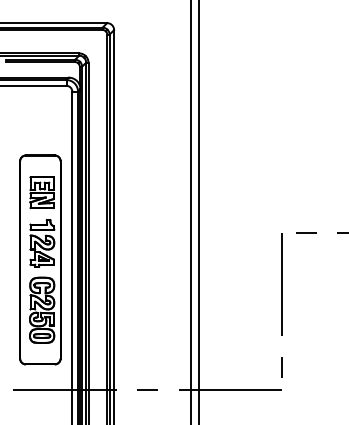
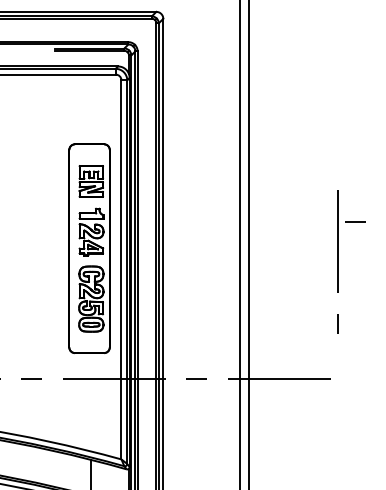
line: (281, 304) -> (337, 261), moved

